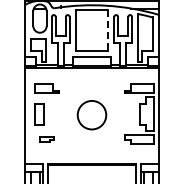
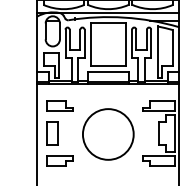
line: (108, 31) -> (125, 45), dashed -> solid
circle: (91, 114) -> (107, 133), size x1.67
part: (46, 139) -> (59, 160), size x1.67

